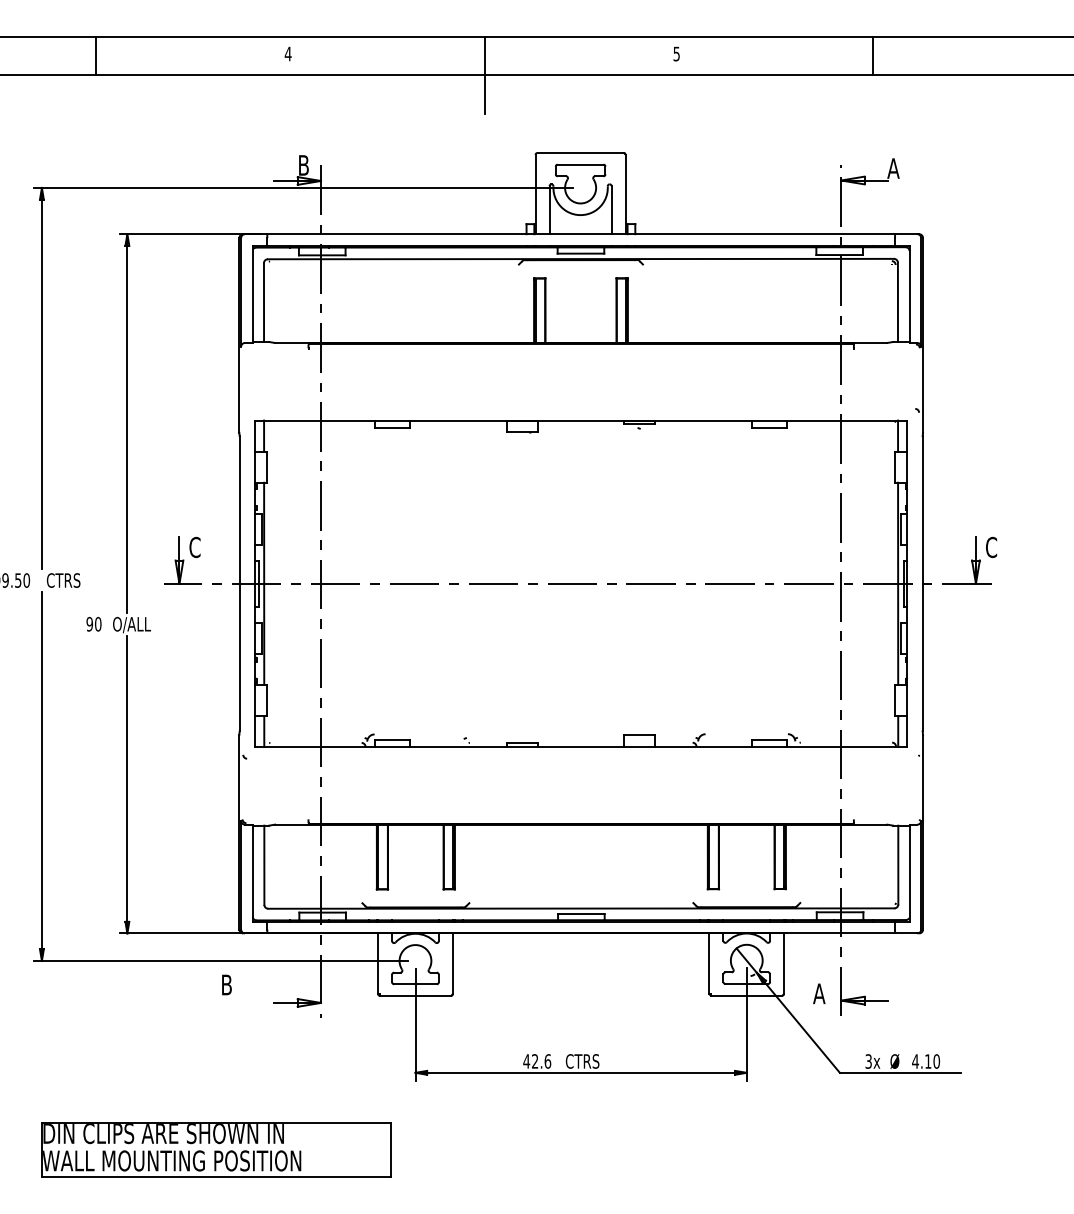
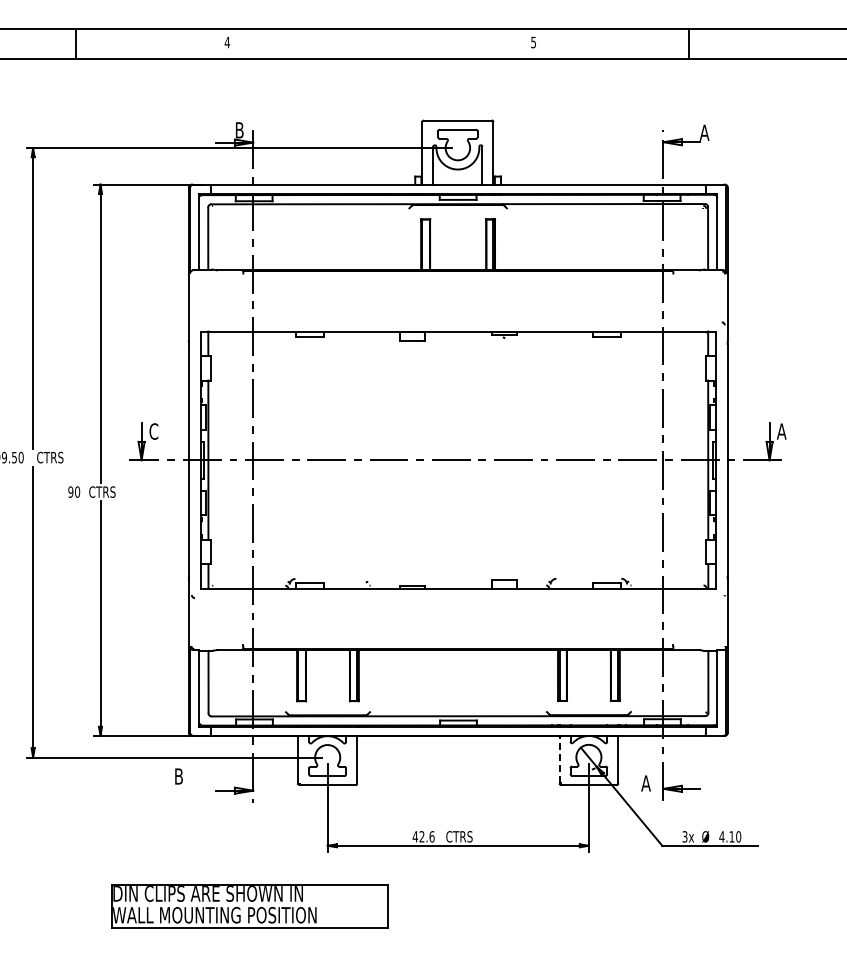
line: (484, 74) -> (382, 58), removed
text: (991, 547) -> (781, 431), C -> A
text: (134, 624) -> (106, 492), O/ALL -> CTRS
line: (709, 963) -> (559, 759), solid -> dashed
part: (216, 1149) -> (249, 906), moved

